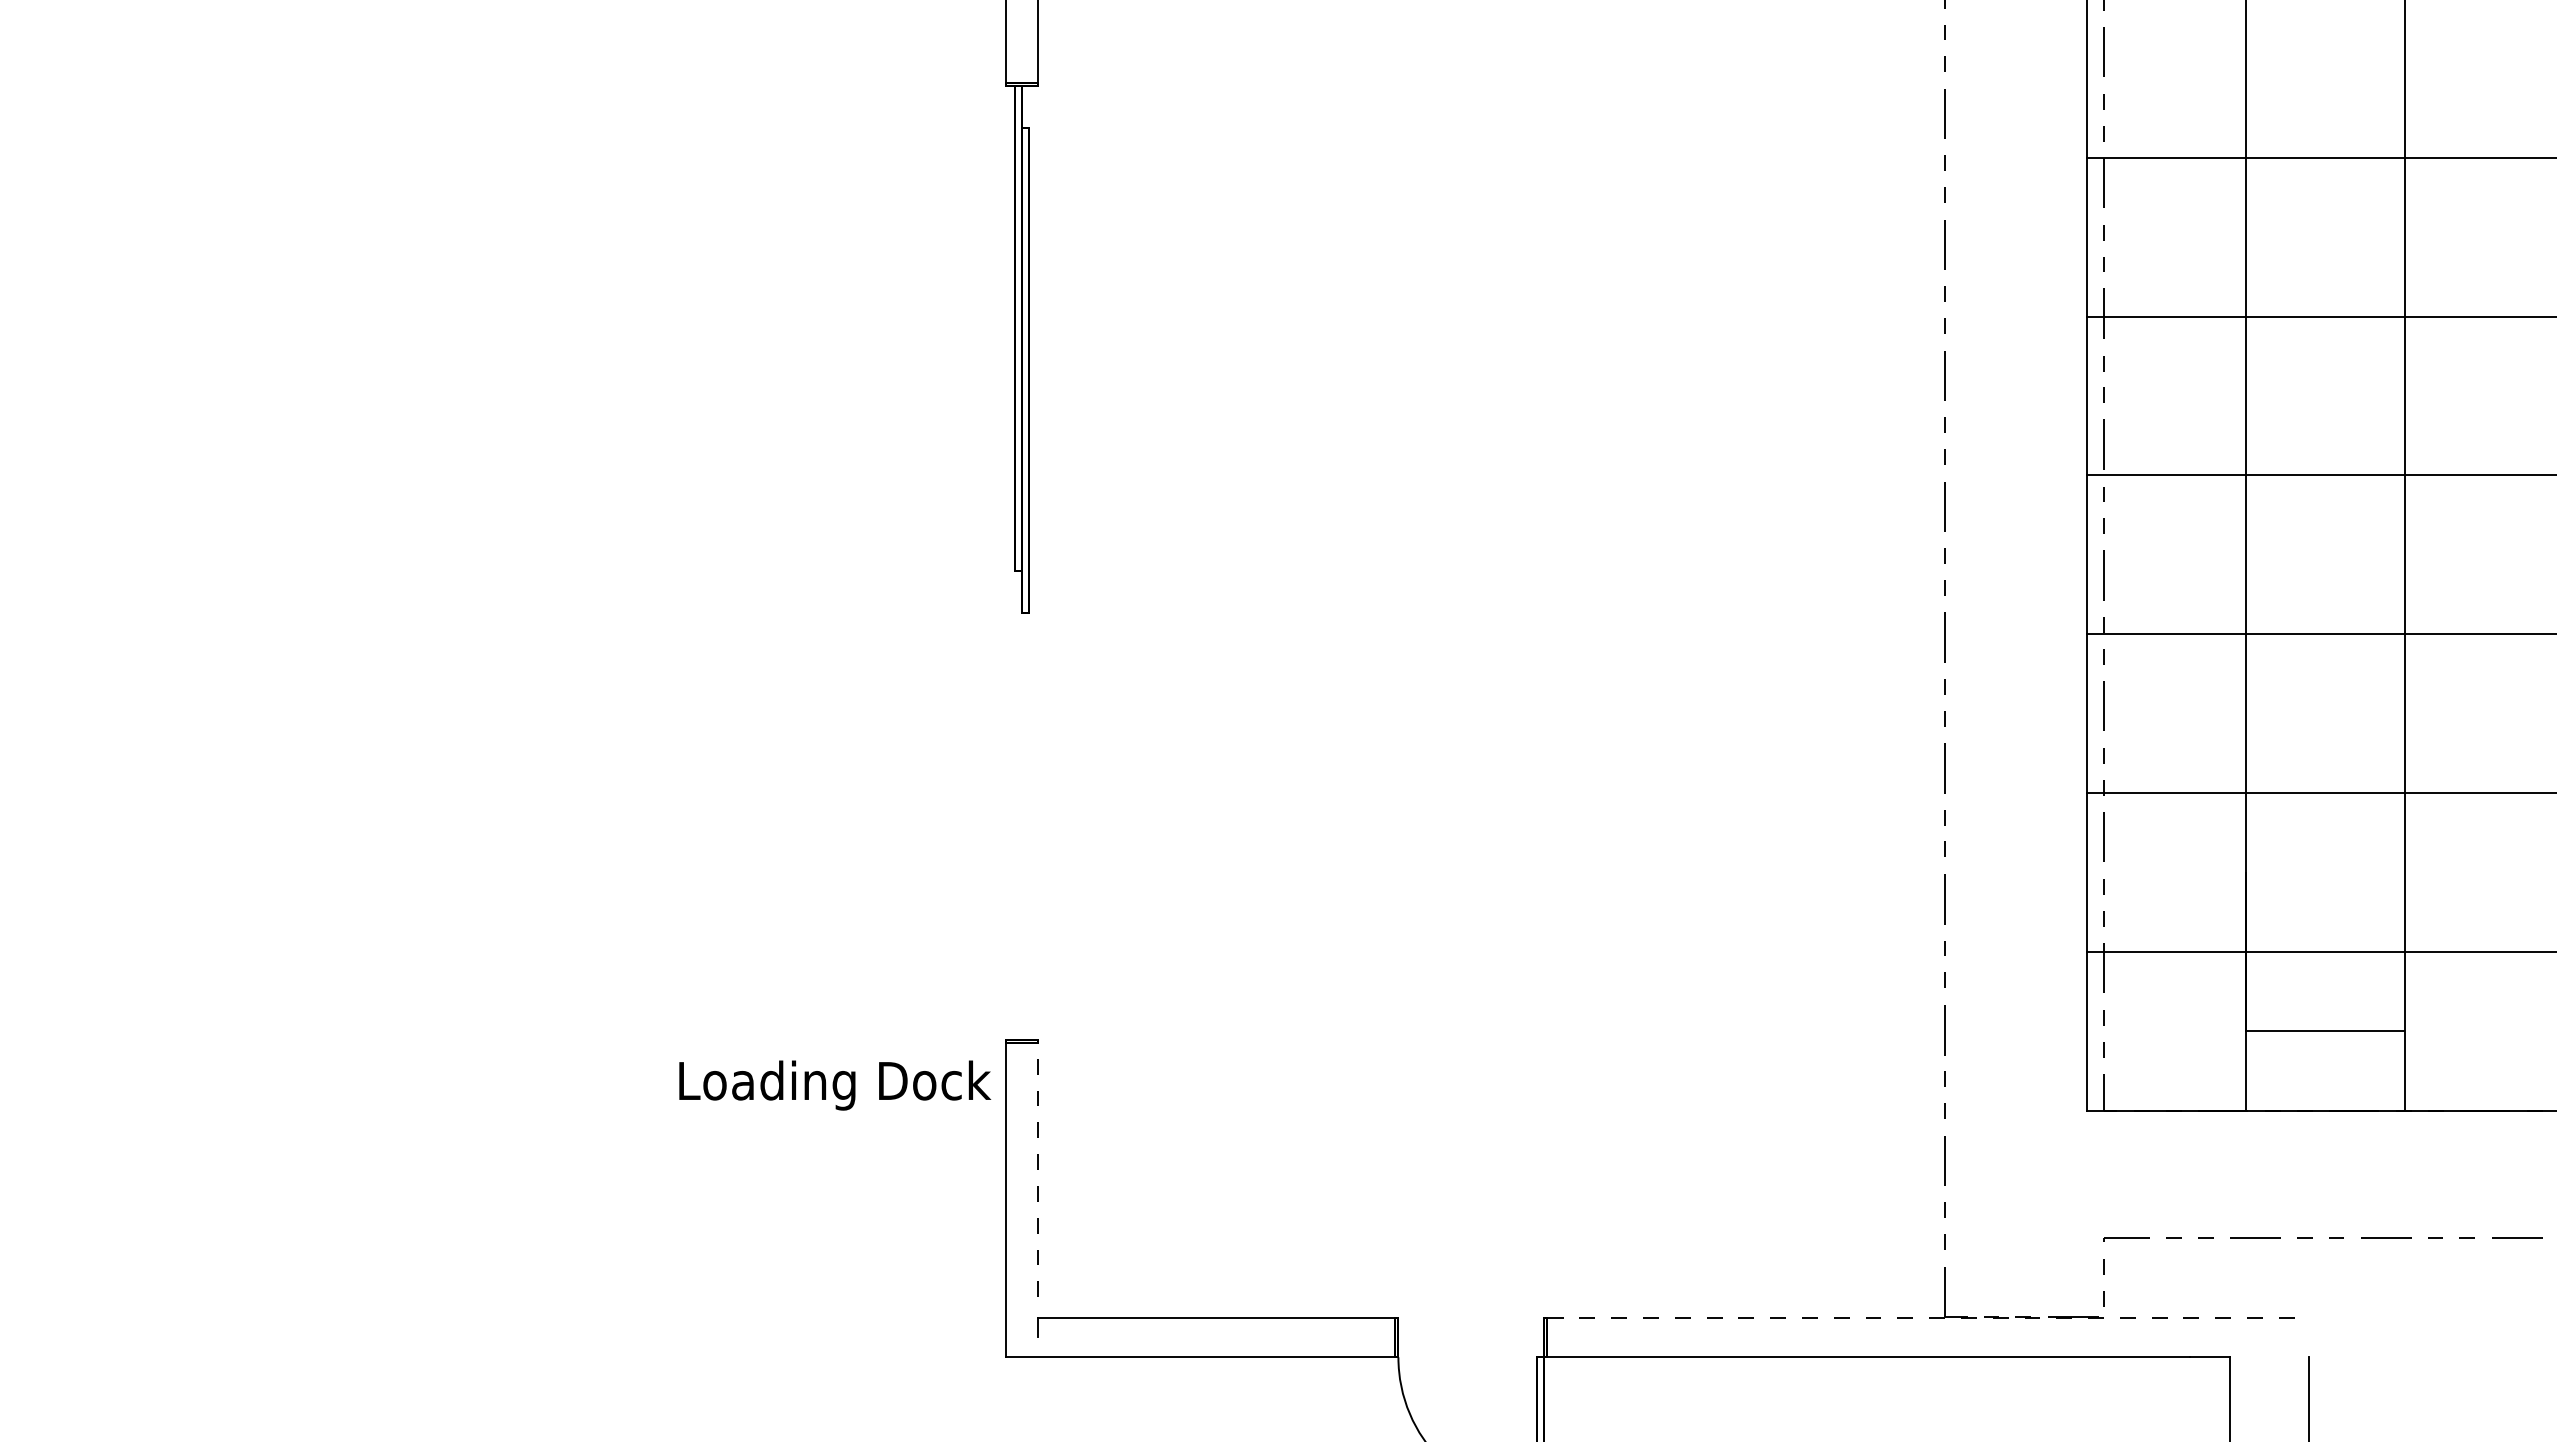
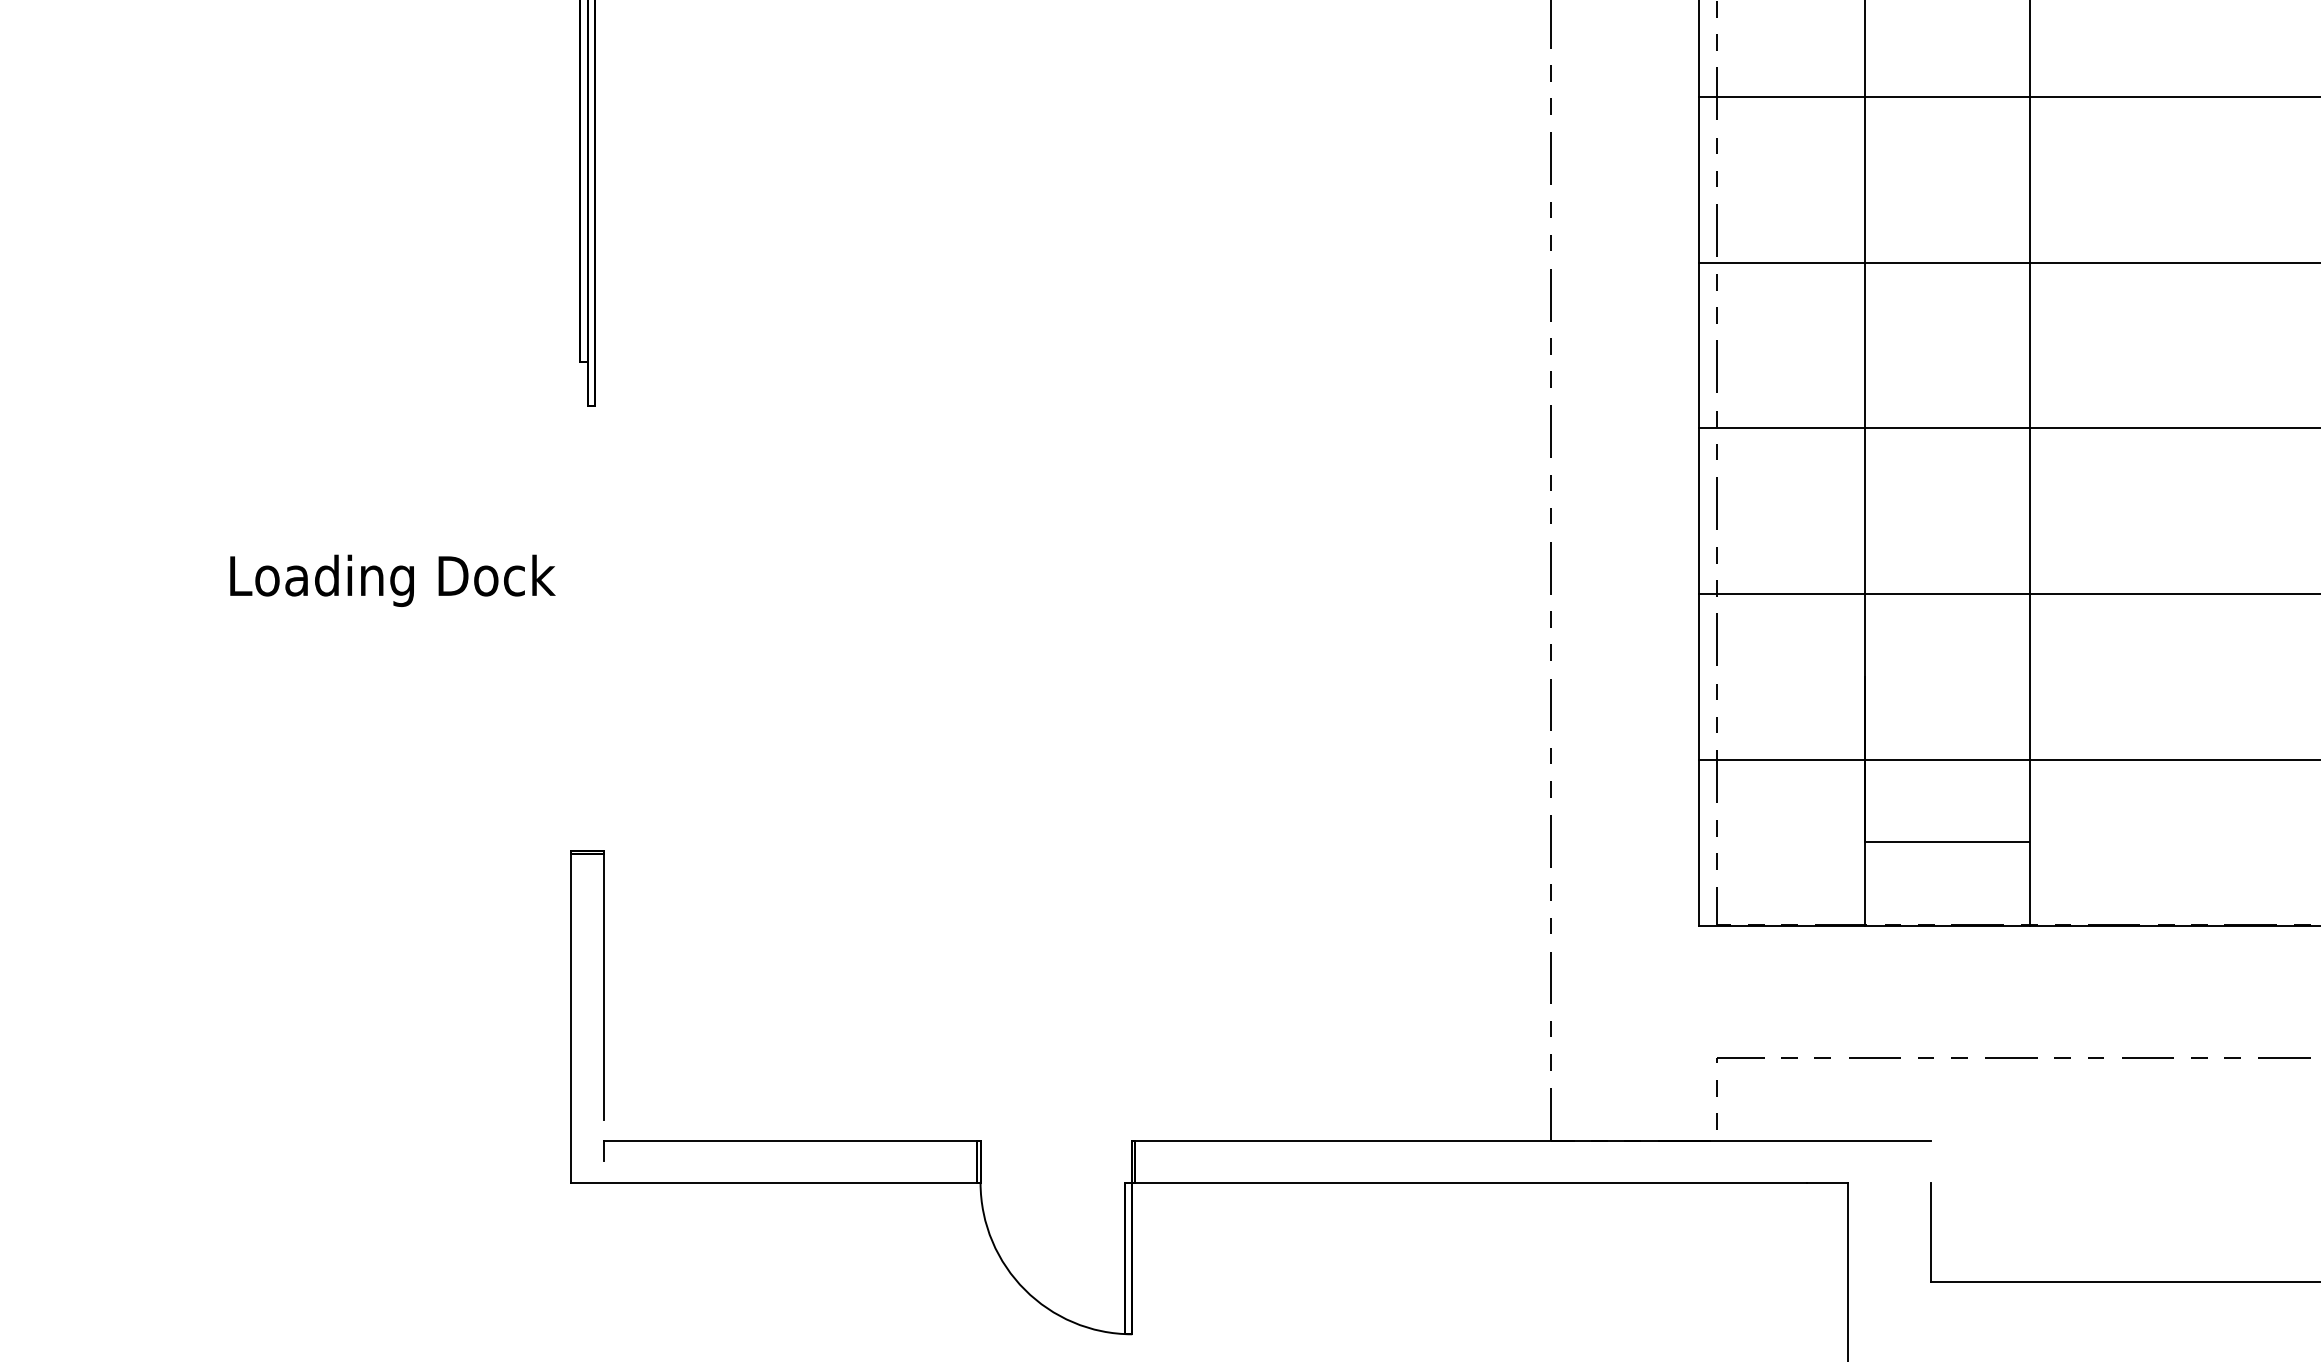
text: (835, 1085) -> (393, 580), moved
line: (1037, 1170) -> (603, 987), dashed -> solid
line: (1928, 1317) -> (1533, 1141), dashed -> solid

